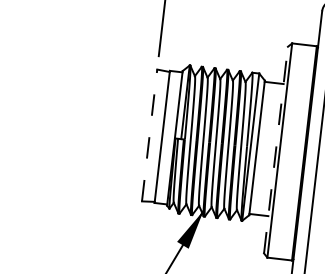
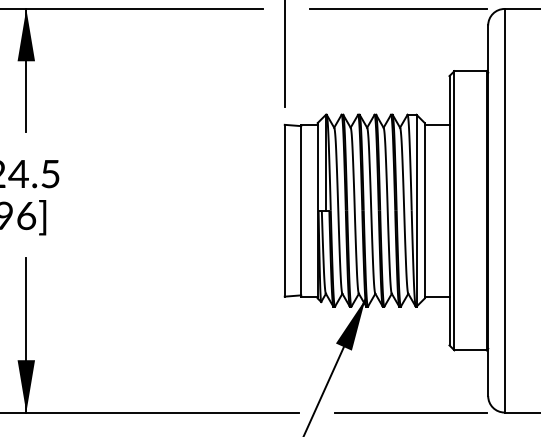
line: (149, 135) -> (284, 210), dashed -> solid
line: (276, 149) -> (449, 210), dashed -> solid

